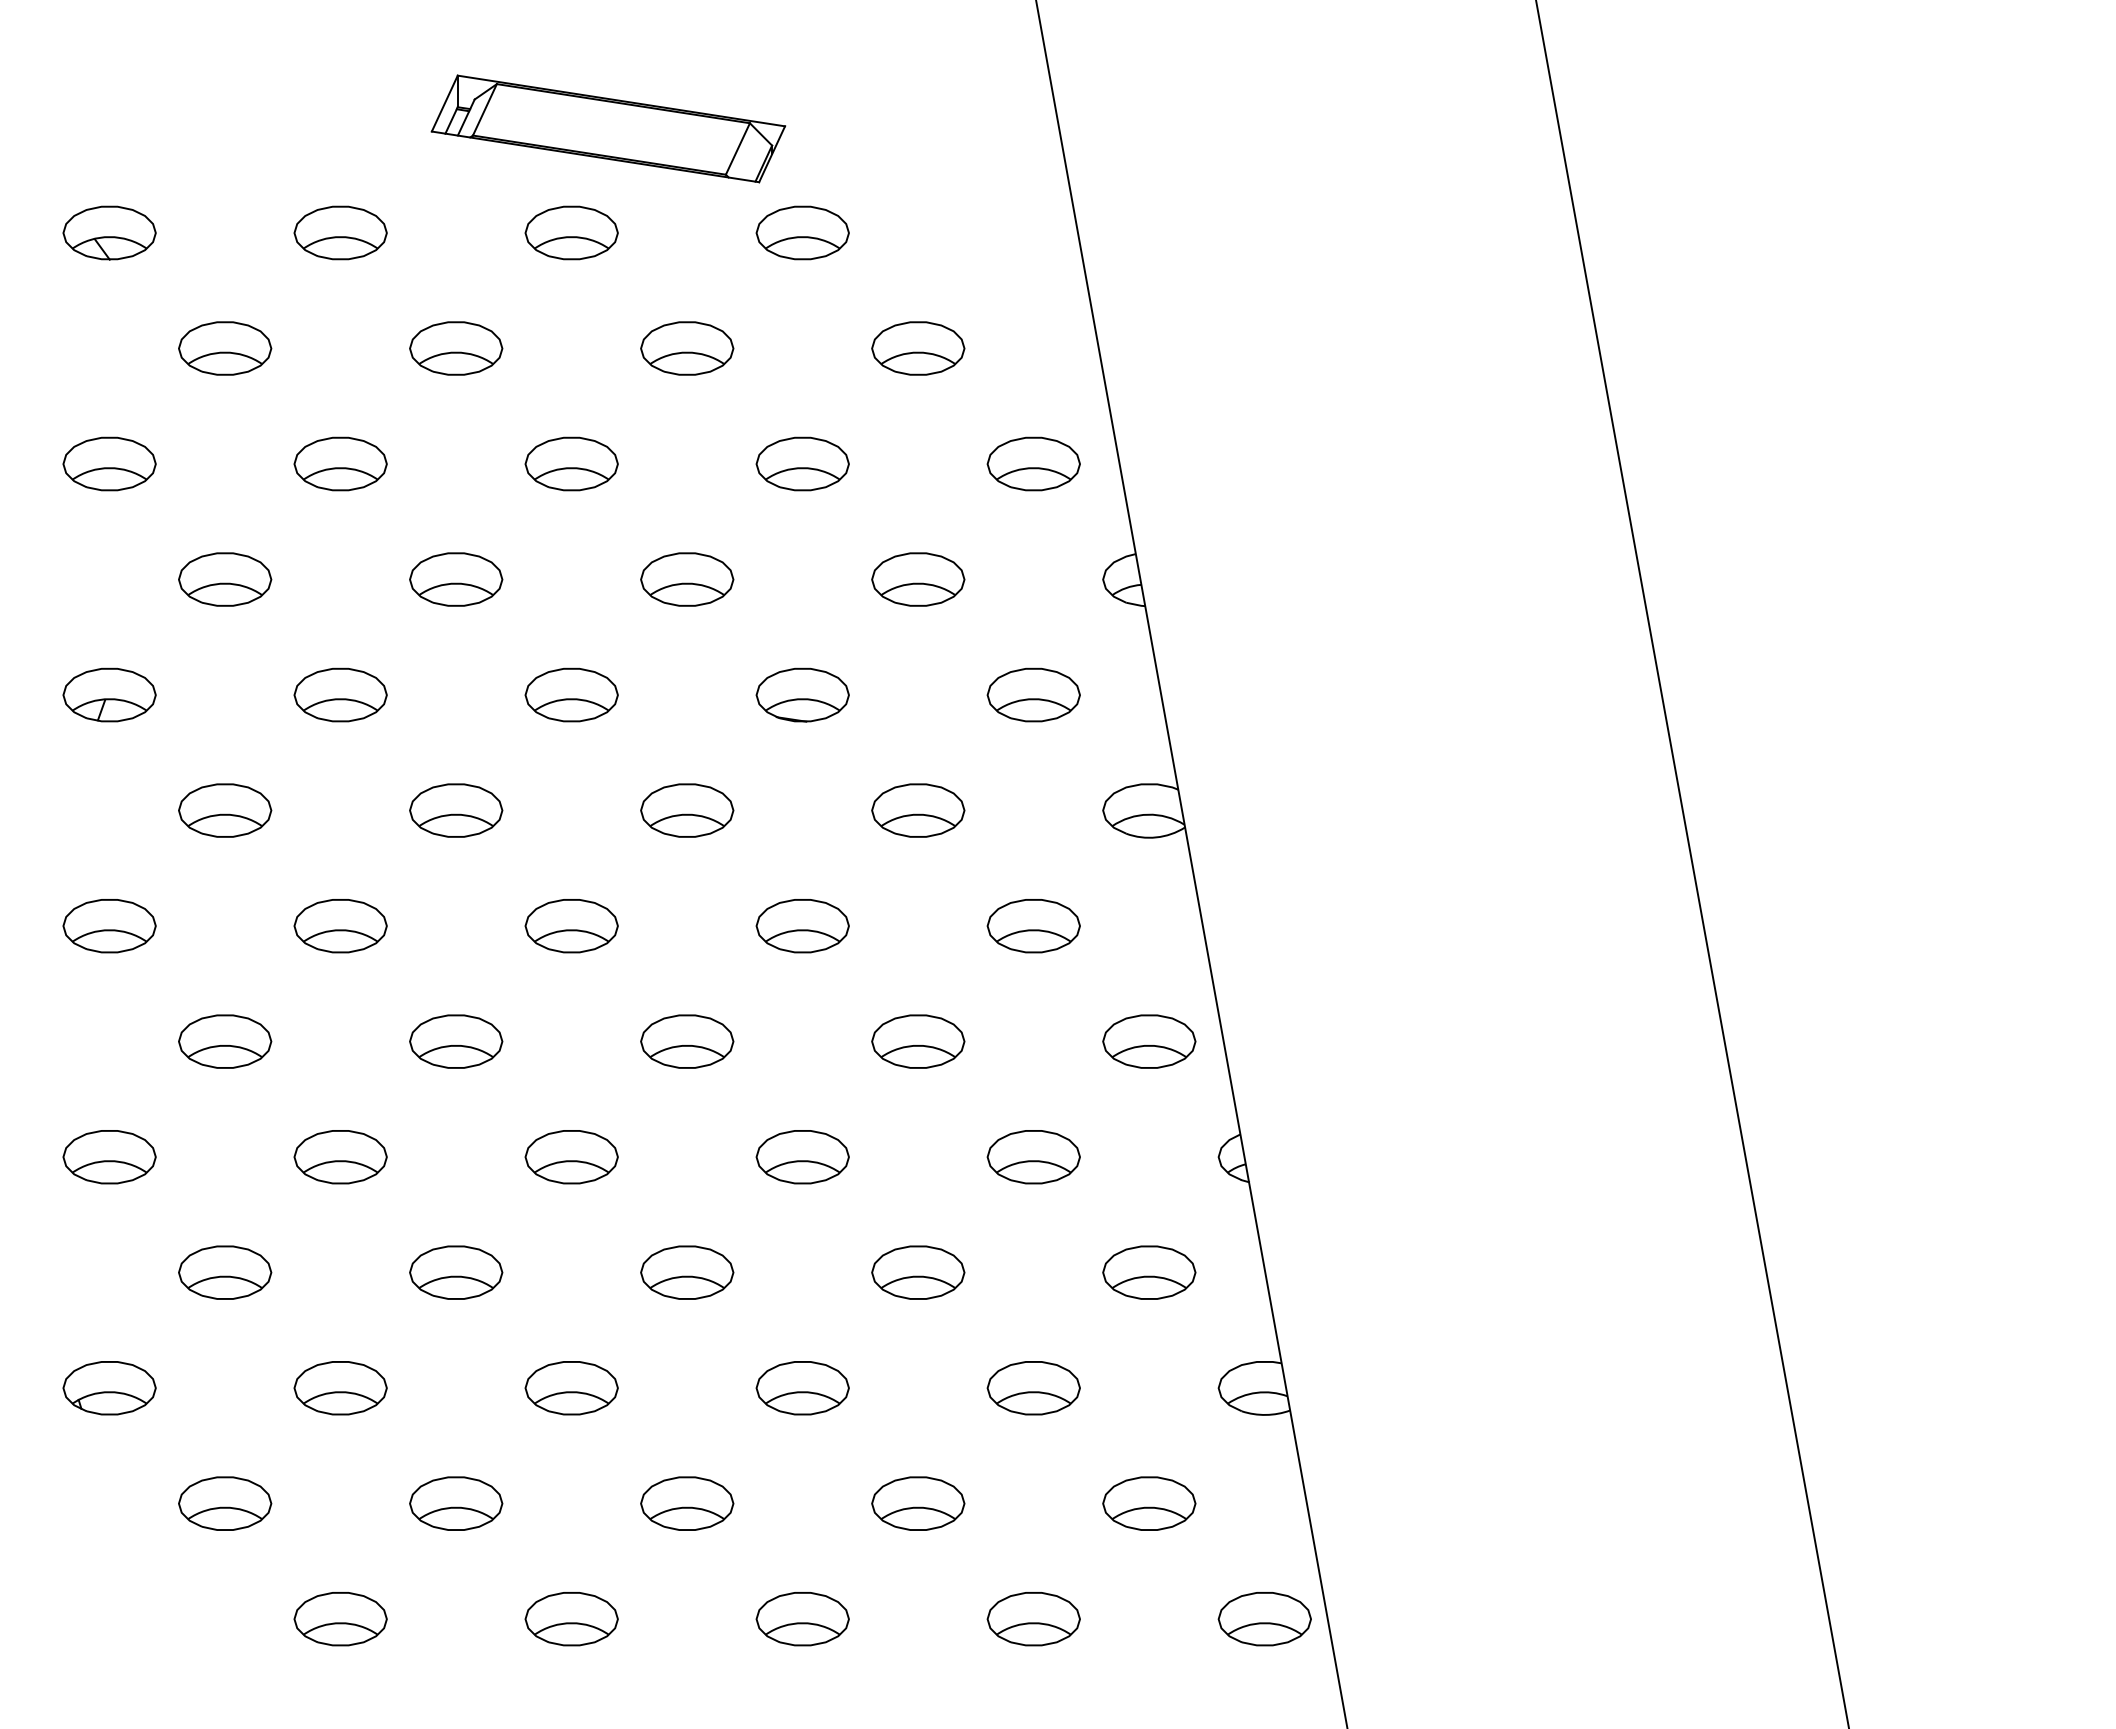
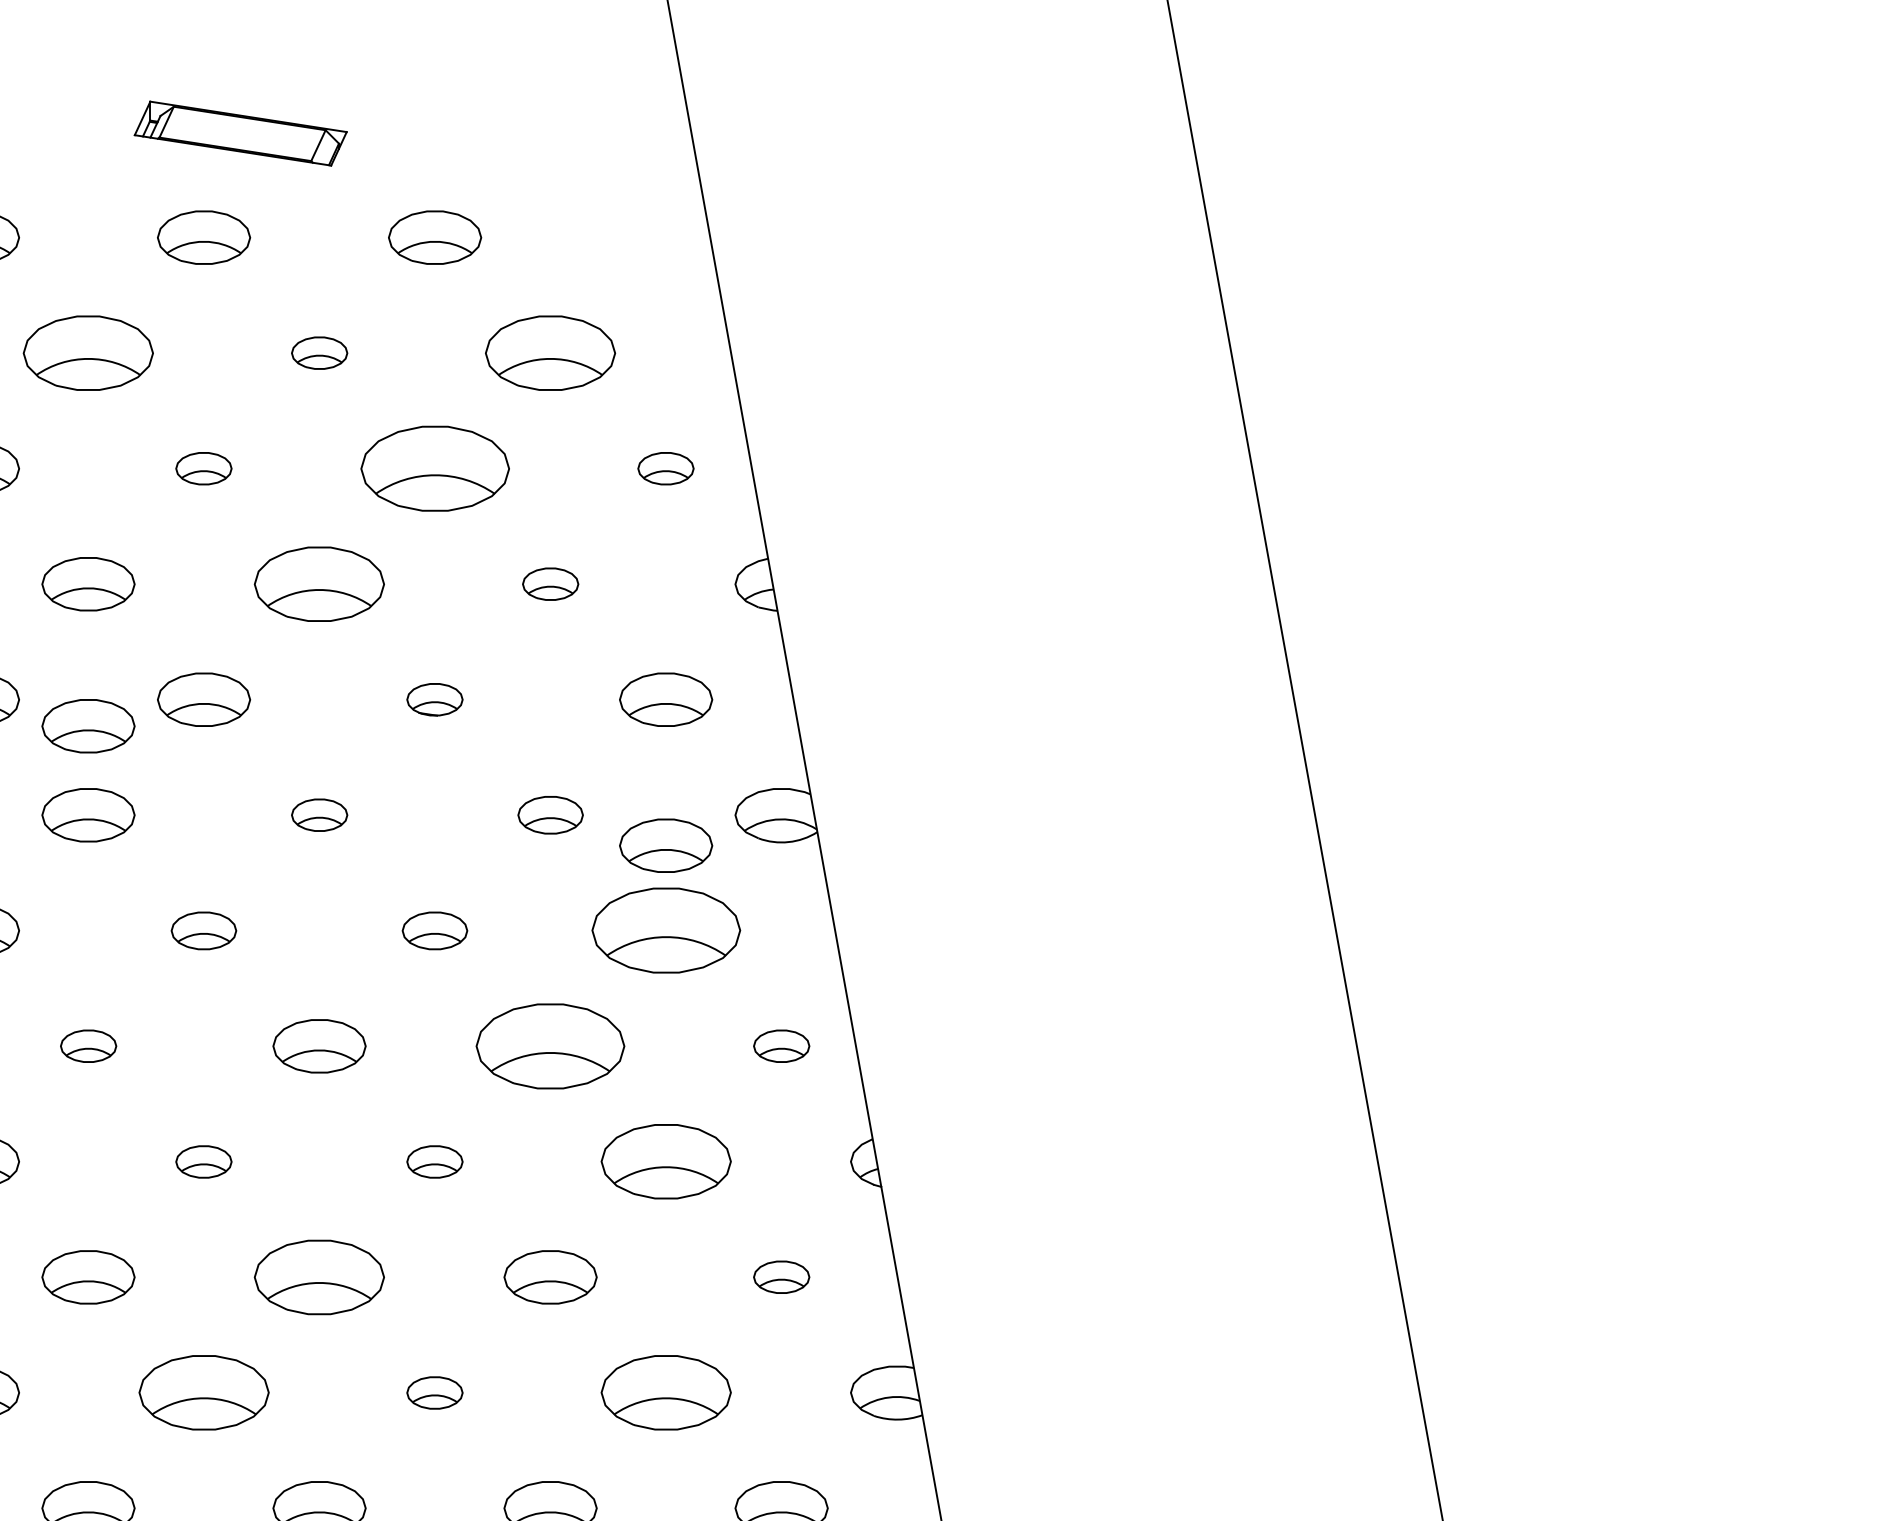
part: (608, 128) -> (240, 133), size x0.6
part: (456, 348) -> (88, 353), size x1.4
part: (687, 348) -> (319, 353), size x0.6
part: (918, 348) -> (550, 353), size x1.4
part: (571, 463) -> (203, 468), size x0.6
part: (802, 463) -> (434, 468), size x1.6
part: (1033, 463) -> (665, 468), size x0.6
part: (687, 579) -> (319, 584), size x1.4
part: (918, 579) -> (550, 584), size x0.6
part: (802, 694) -> (434, 699), size x0.6
part: (456, 721) -> (88, 726), added
part: (687, 810) -> (319, 815), size x0.6
part: (918, 810) -> (550, 815), size x0.7
part: (1033, 840) -> (665, 845), added
part: (571, 926) -> (203, 931), size x0.7
part: (802, 926) -> (434, 931), size x0.7
part: (1033, 926) -> (665, 931), size x1.6
part: (456, 1041) -> (88, 1046), size x0.6
part: (918, 1041) -> (550, 1046), size x1.6
part: (1149, 1041) -> (781, 1046), size x0.6
part: (571, 1157) -> (203, 1162), size x0.6
part: (802, 1157) -> (434, 1162), size x0.6
part: (1033, 1157) -> (665, 1162), size x1.4
part: (687, 1272) -> (319, 1277), size x1.4
part: (1149, 1272) -> (781, 1277), size x0.6
part: (571, 1388) -> (203, 1393), size x1.4
part: (802, 1388) -> (434, 1393), size x0.6
part: (1033, 1388) -> (665, 1393), size x1.4

